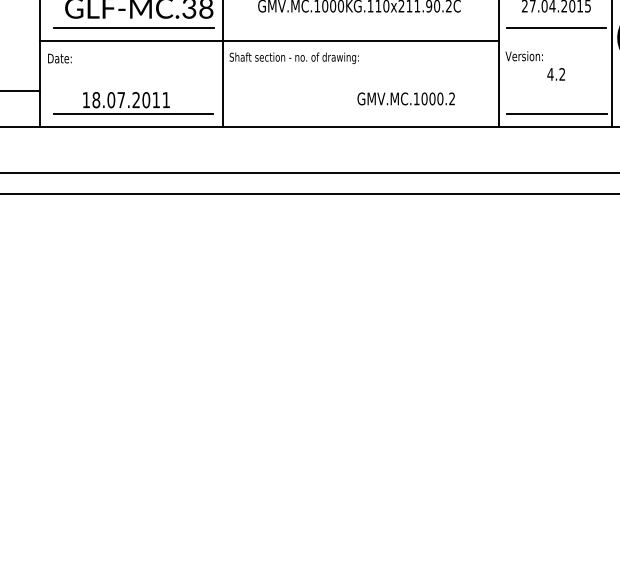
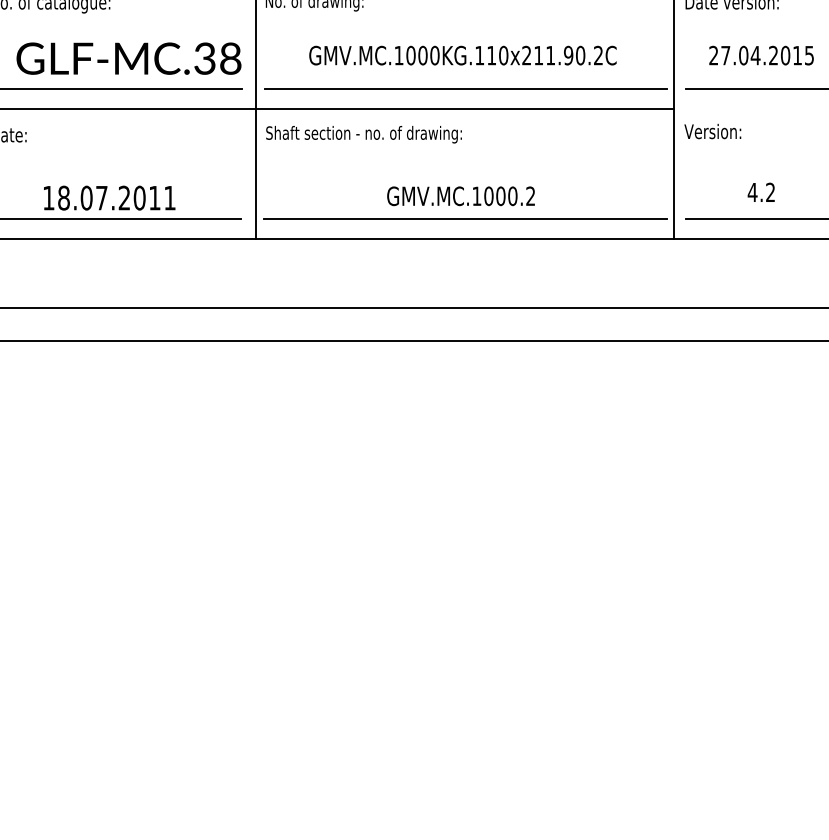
line: (361, 28) -> (466, 89), added
text: (555, 74) -> (760, 192), moved
text: (405, 98) -> (459, 195), moved
line: (360, 113) -> (464, 218), added

